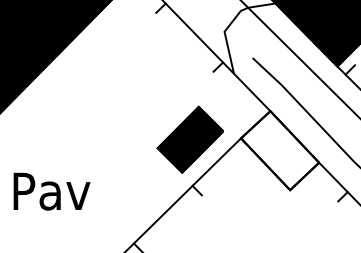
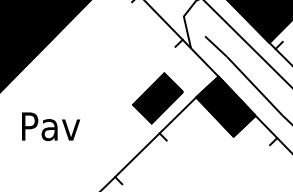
fill: (279, 150) -> (225, 106), added
text: (52, 191) -> (51, 126), moved

